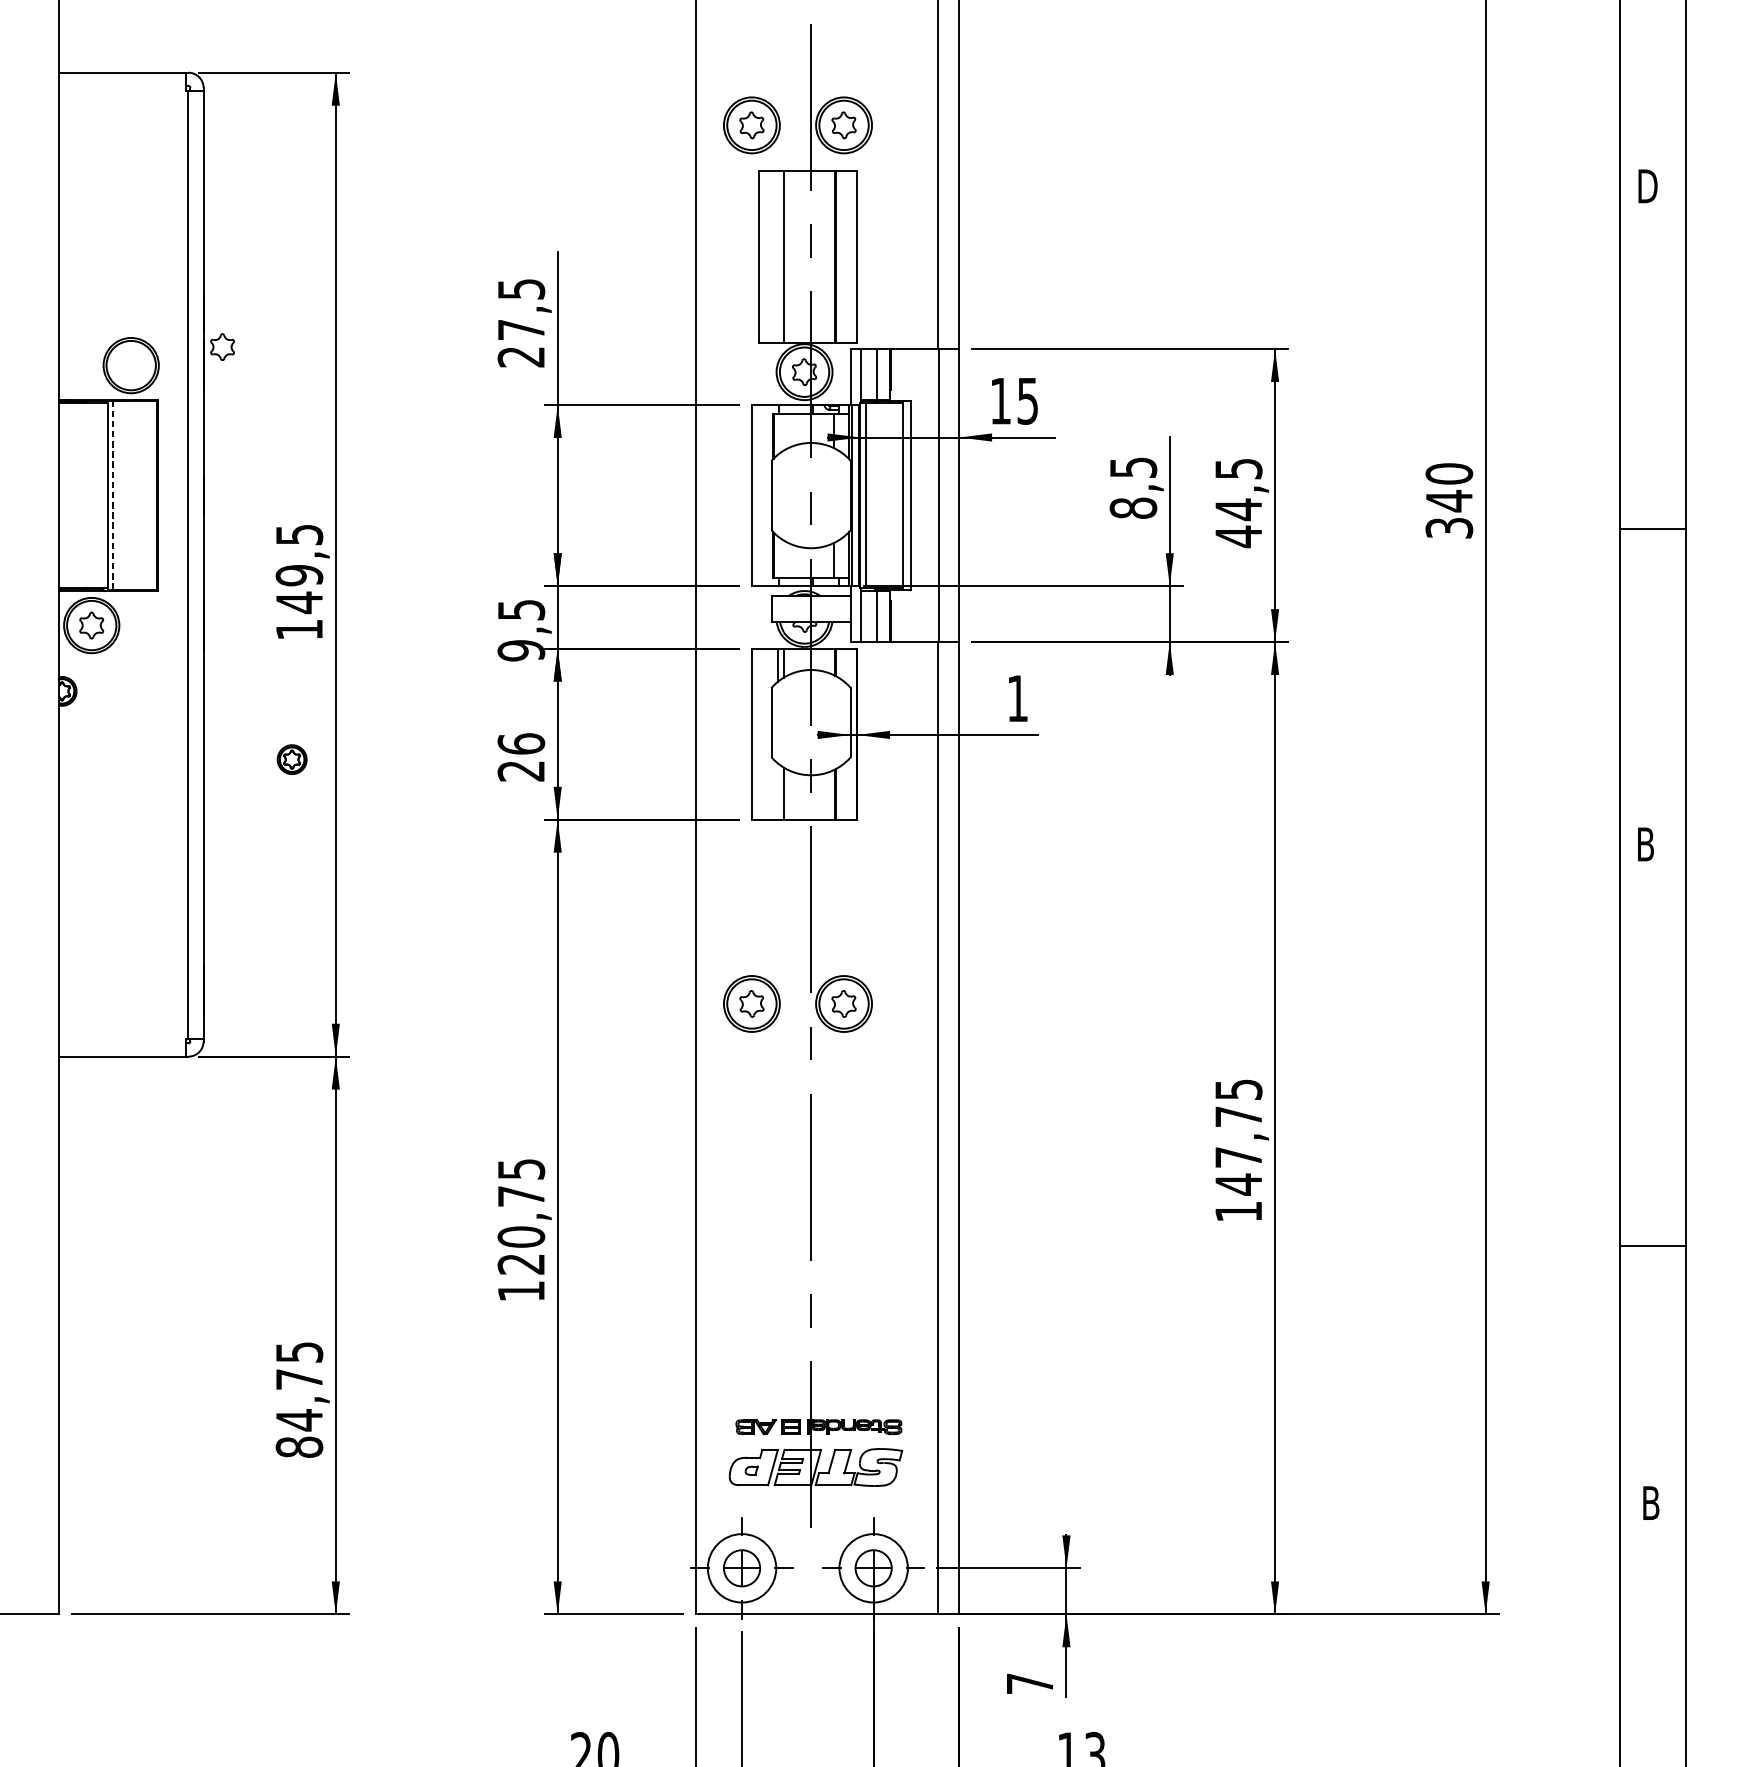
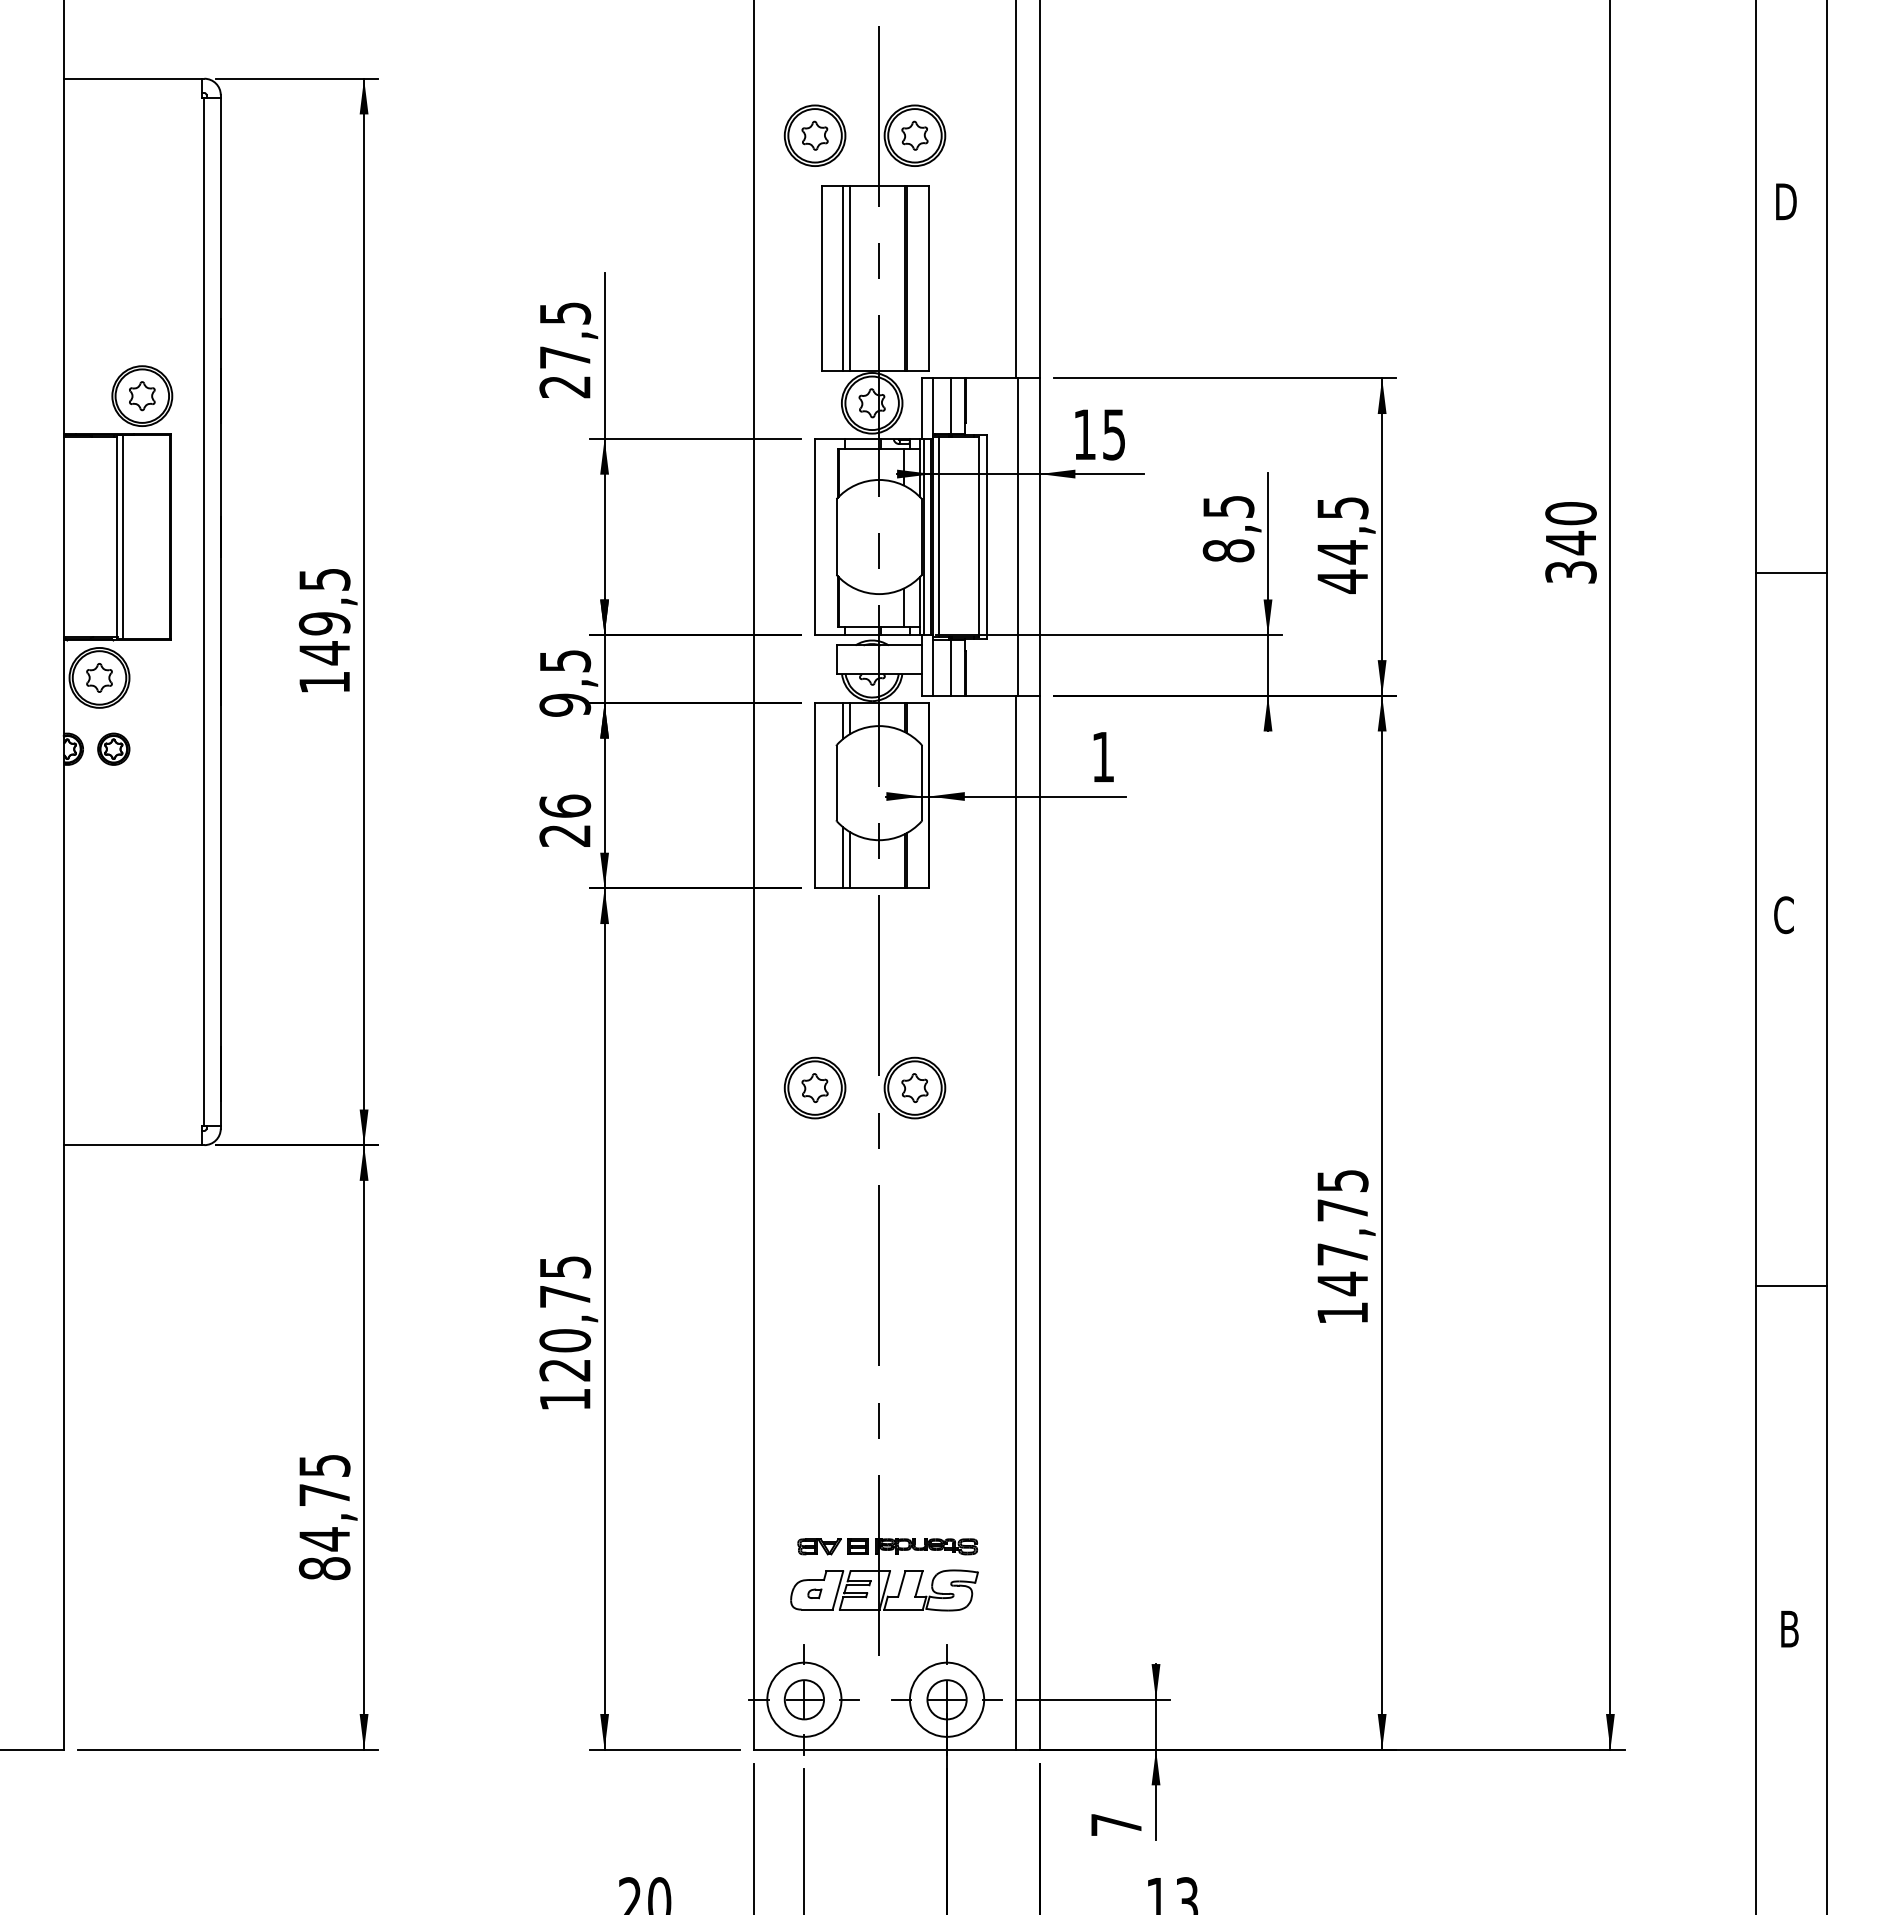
line: (778, 257) -> (843, 278), added
part: (222, 347) -> (142, 396), moved
line: (113, 495) -> (123, 536), dashed -> solid
part: (291, 758) -> (113, 748), moved
line: (778, 791) -> (843, 857), added
text: (1645, 844) -> (1783, 915), B -> C
line: (1652, 1246) -> (1791, 1286), moved

